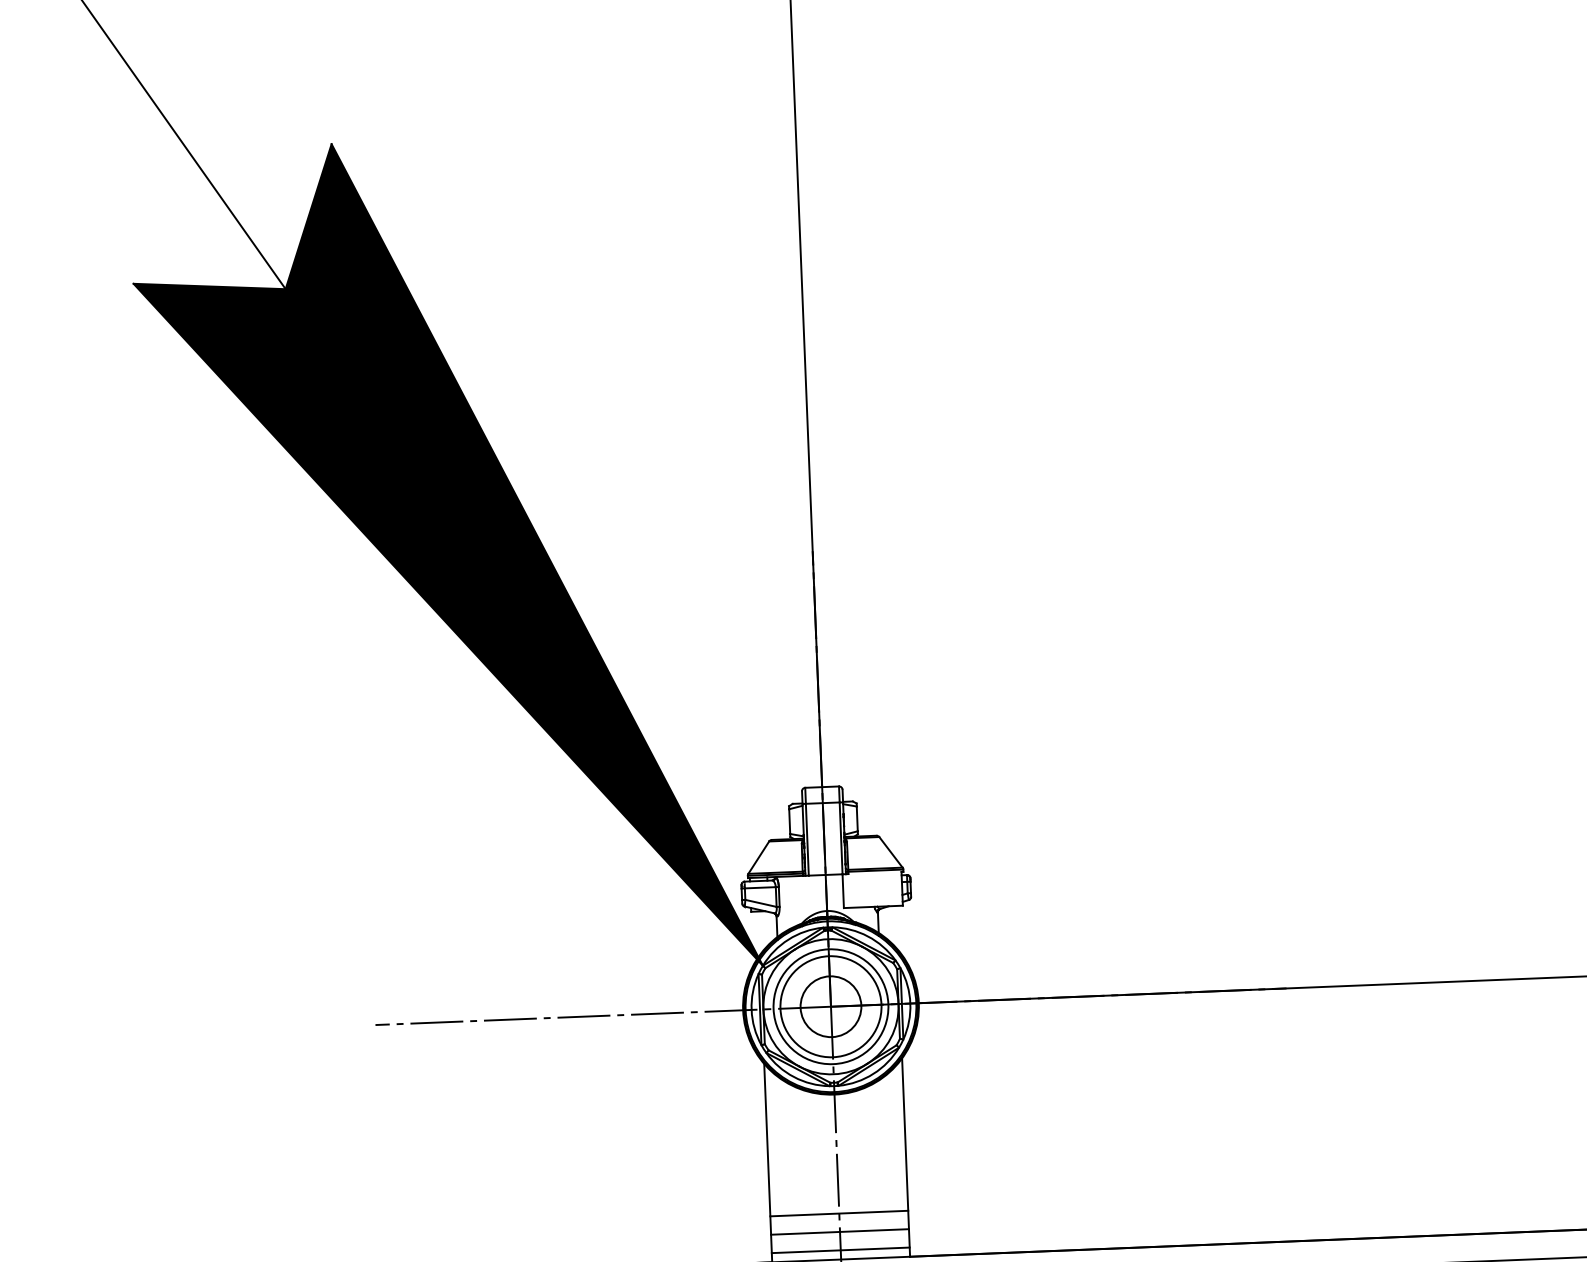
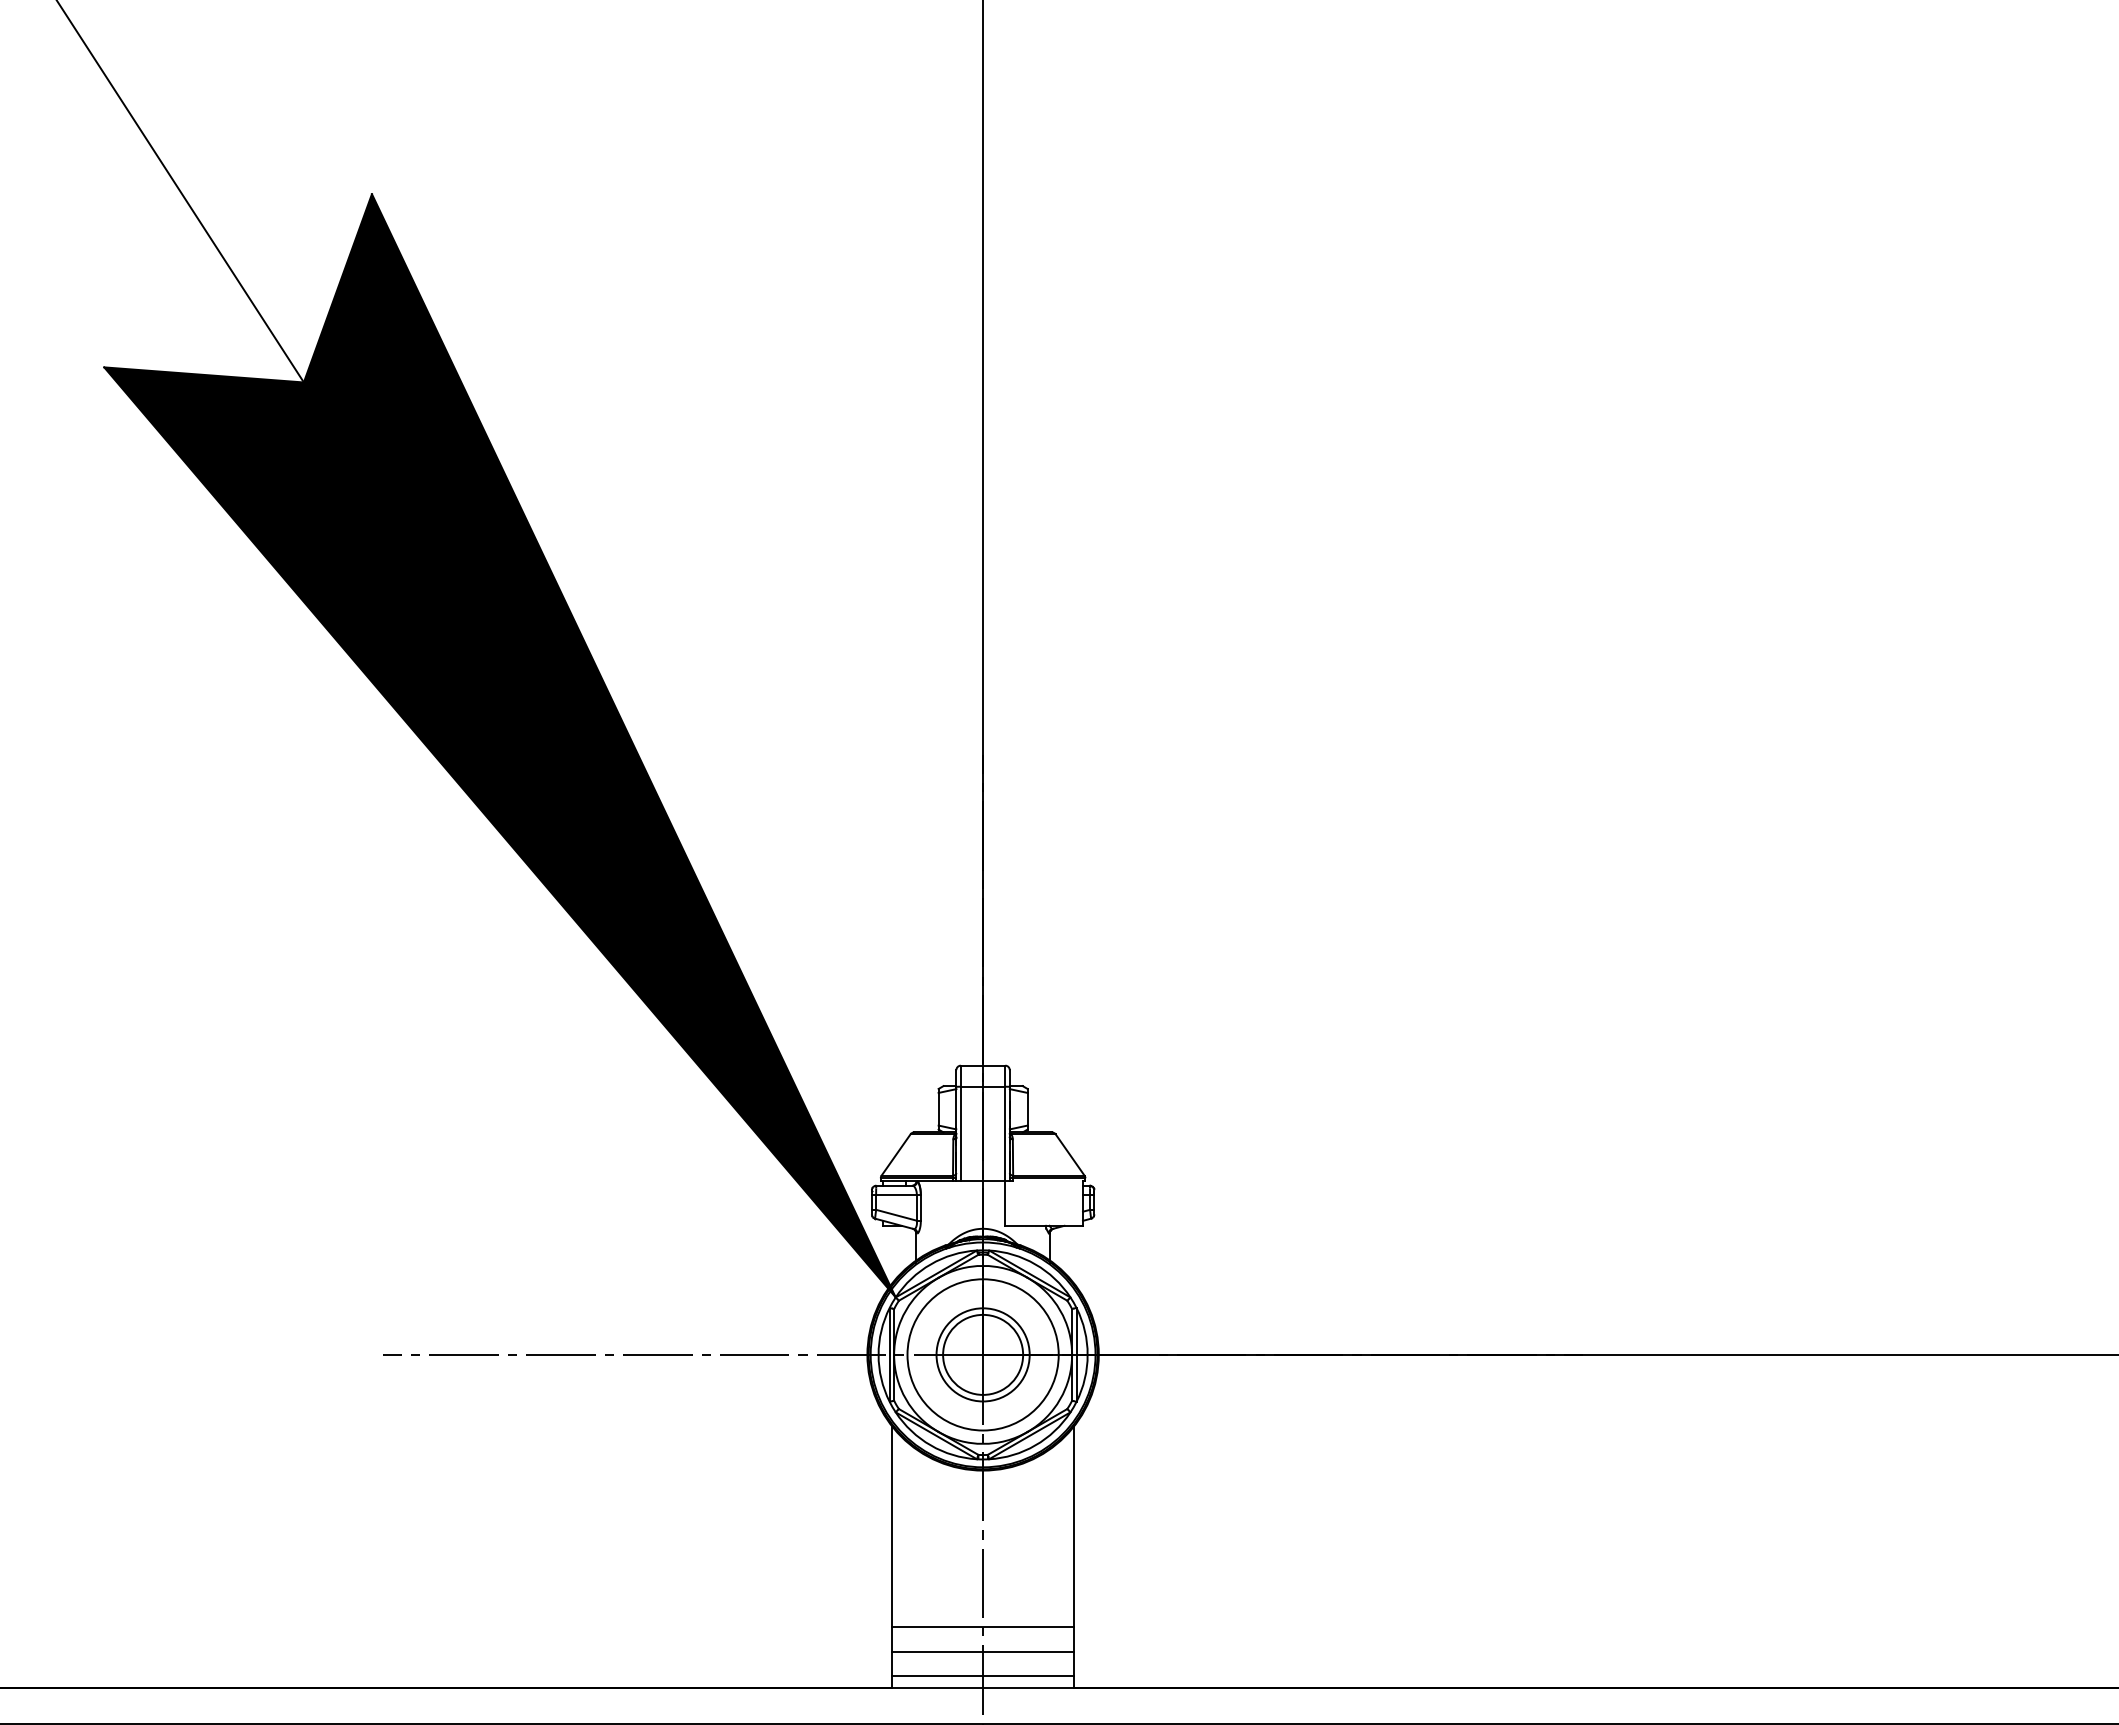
circle: (830, 1006) -> (982, 1354), size x0.7

